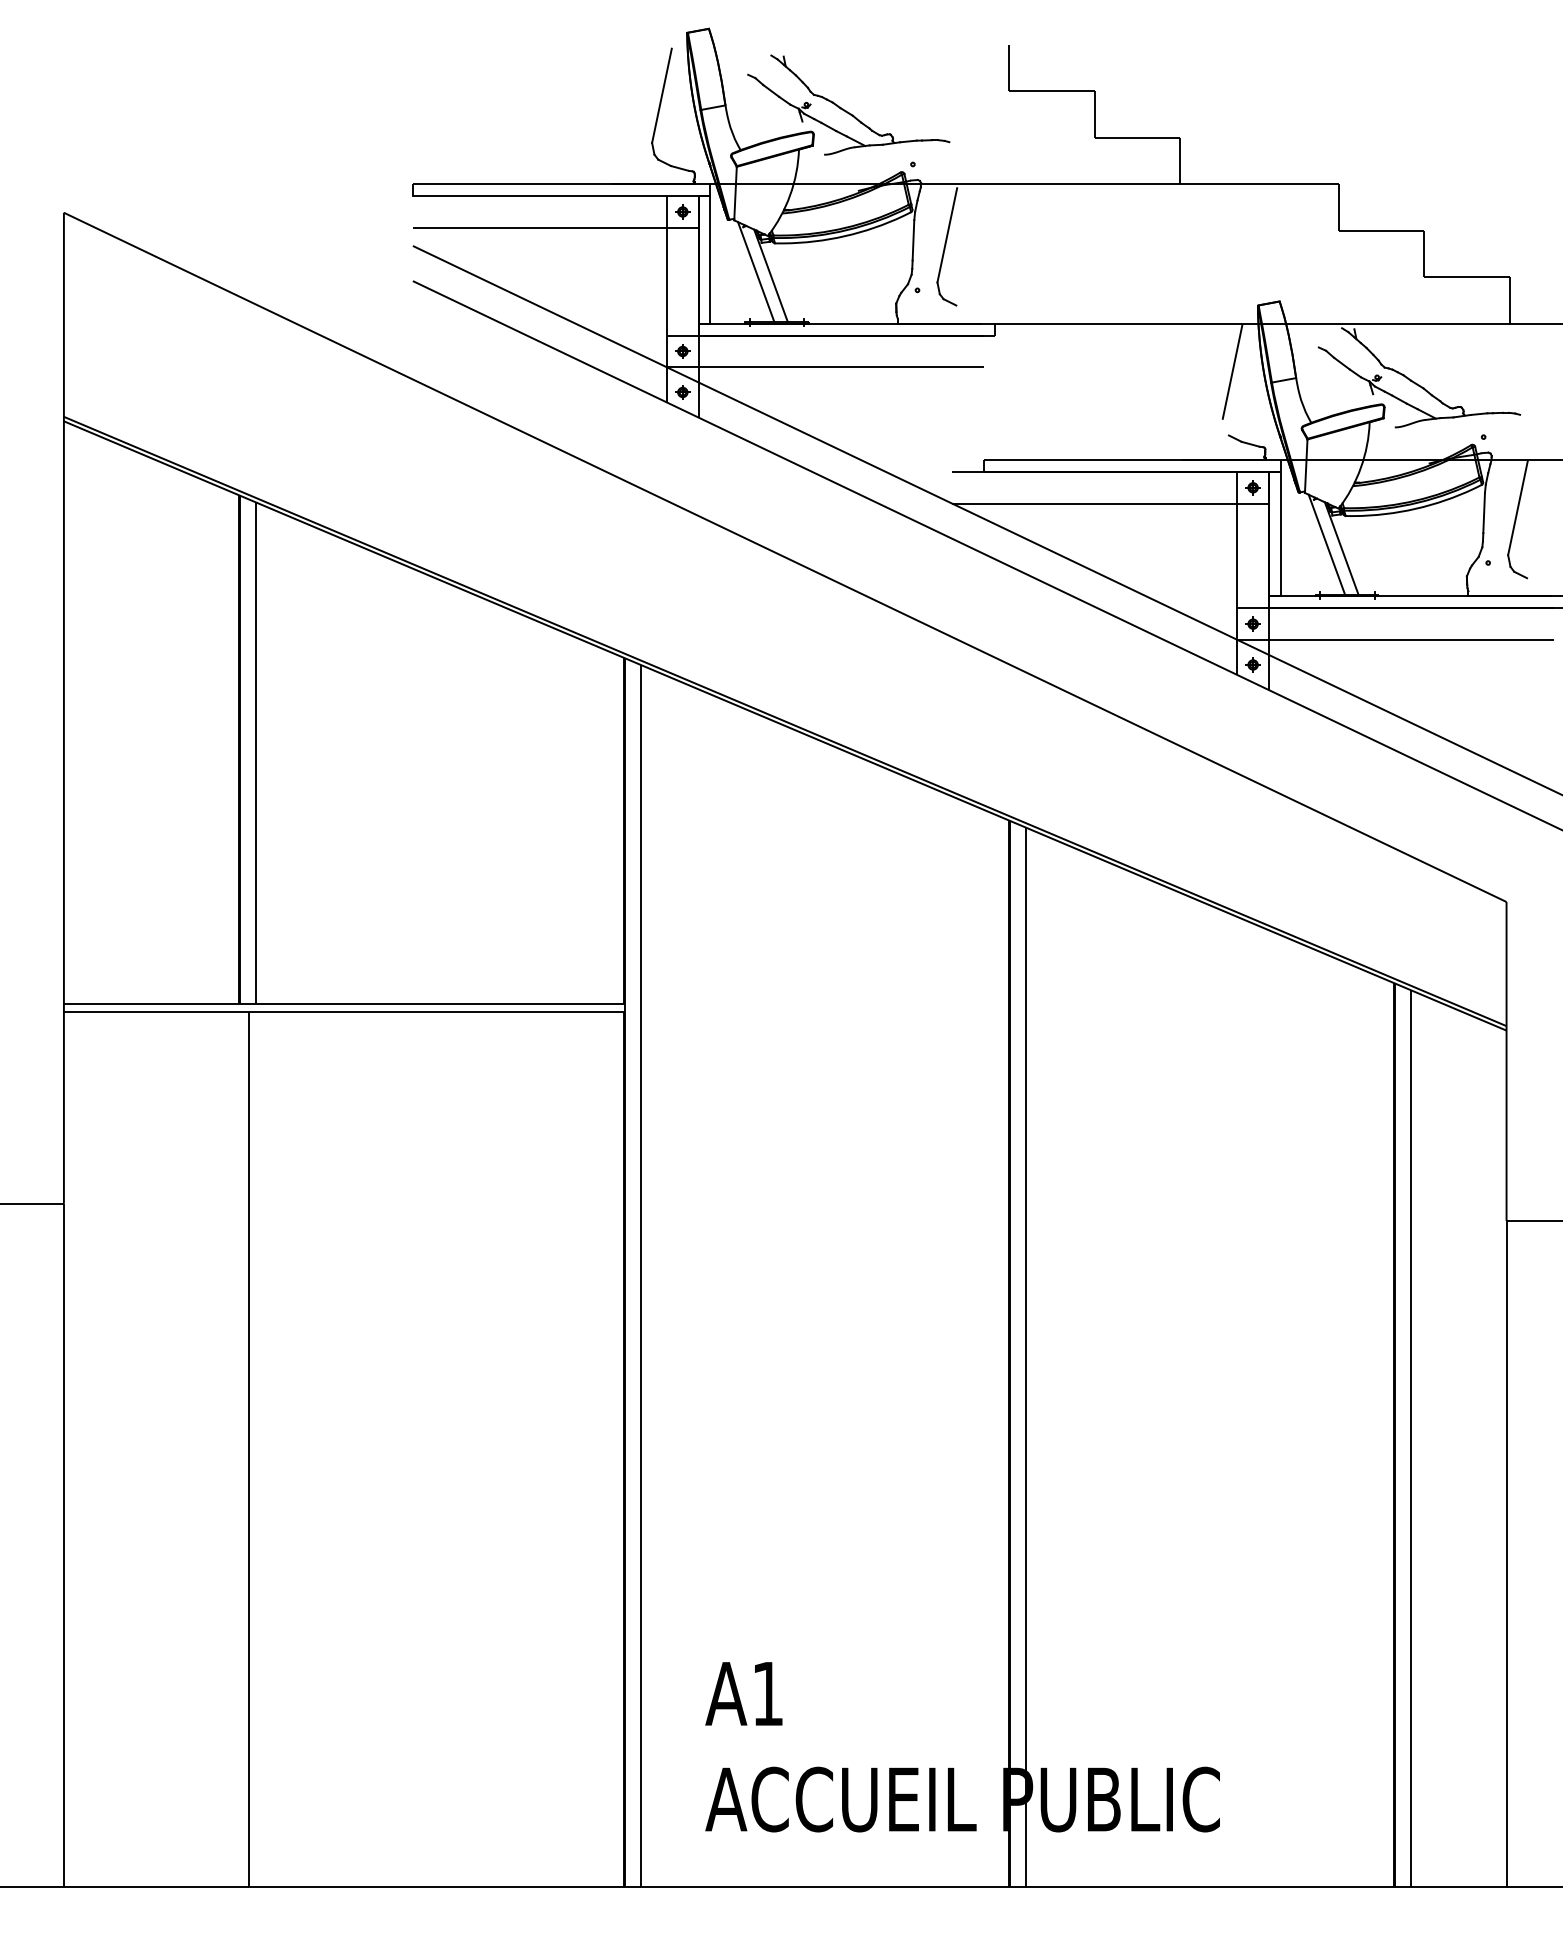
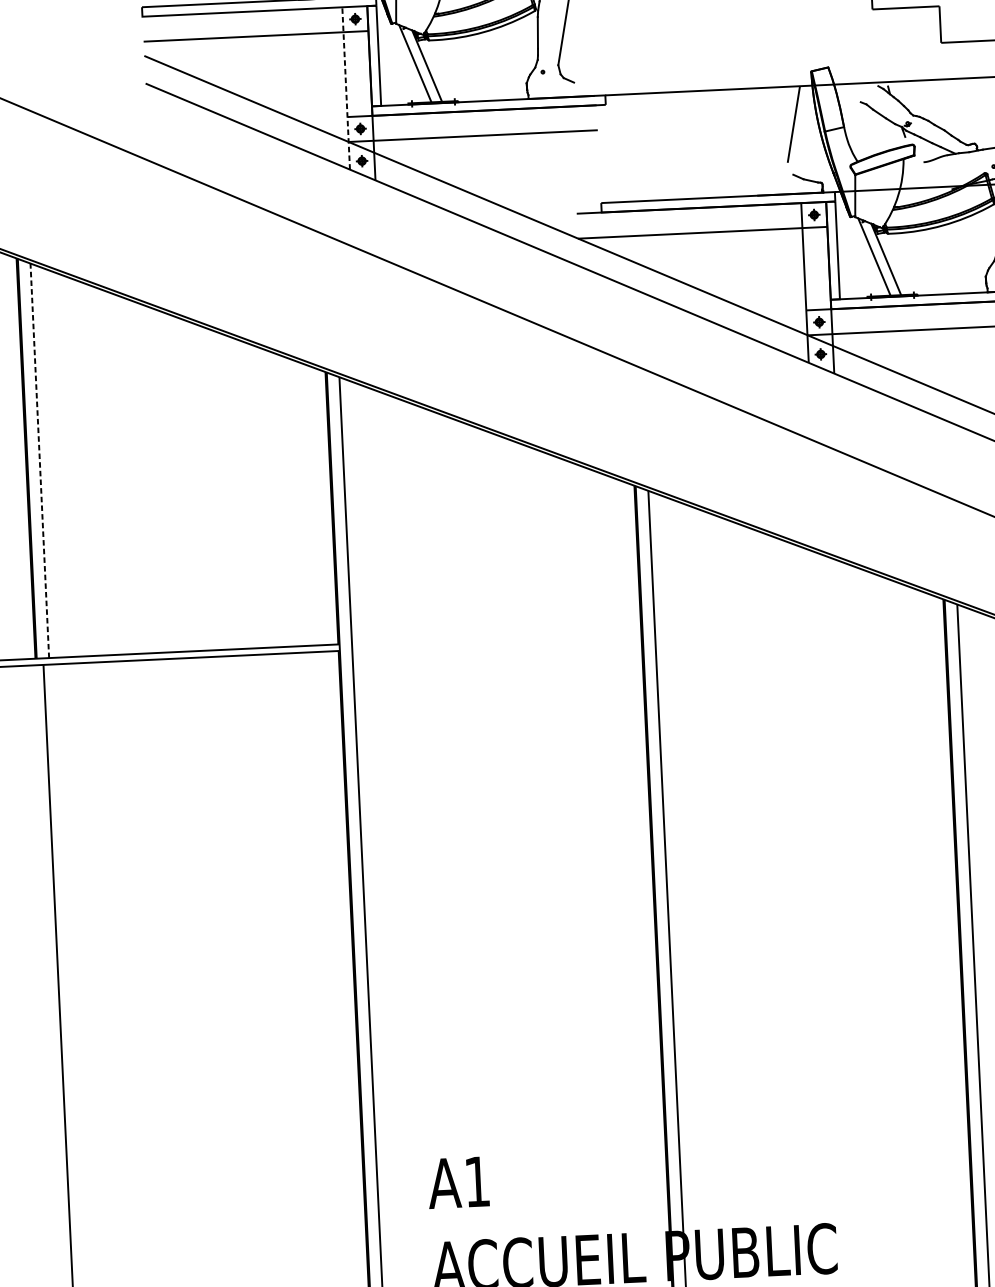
line: (666, 298) -> (345, 87), solid -> dashed
line: (256, 753) -> (40, 461), solid -> dashed

